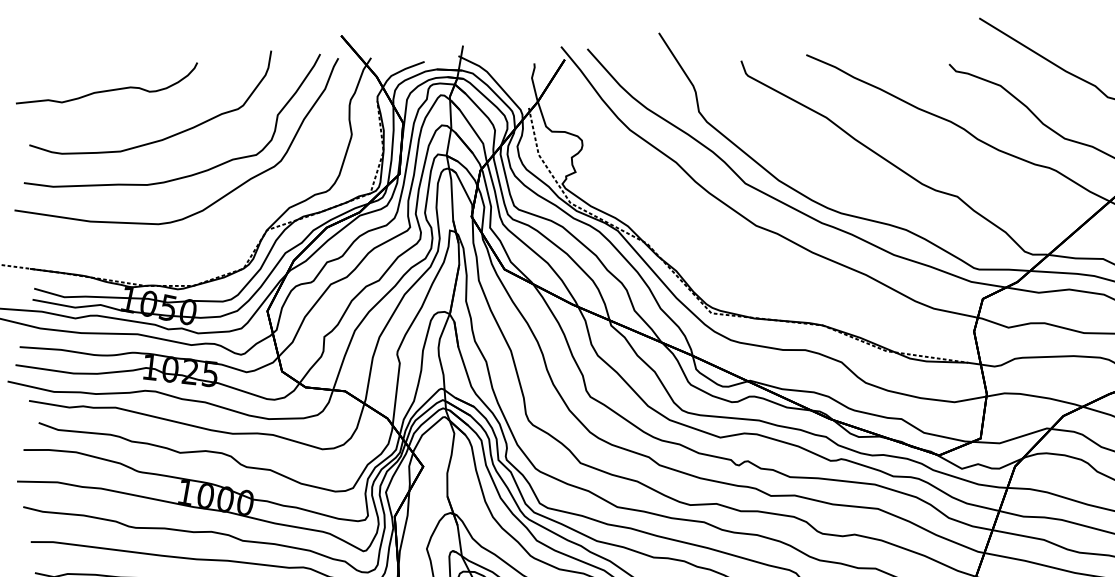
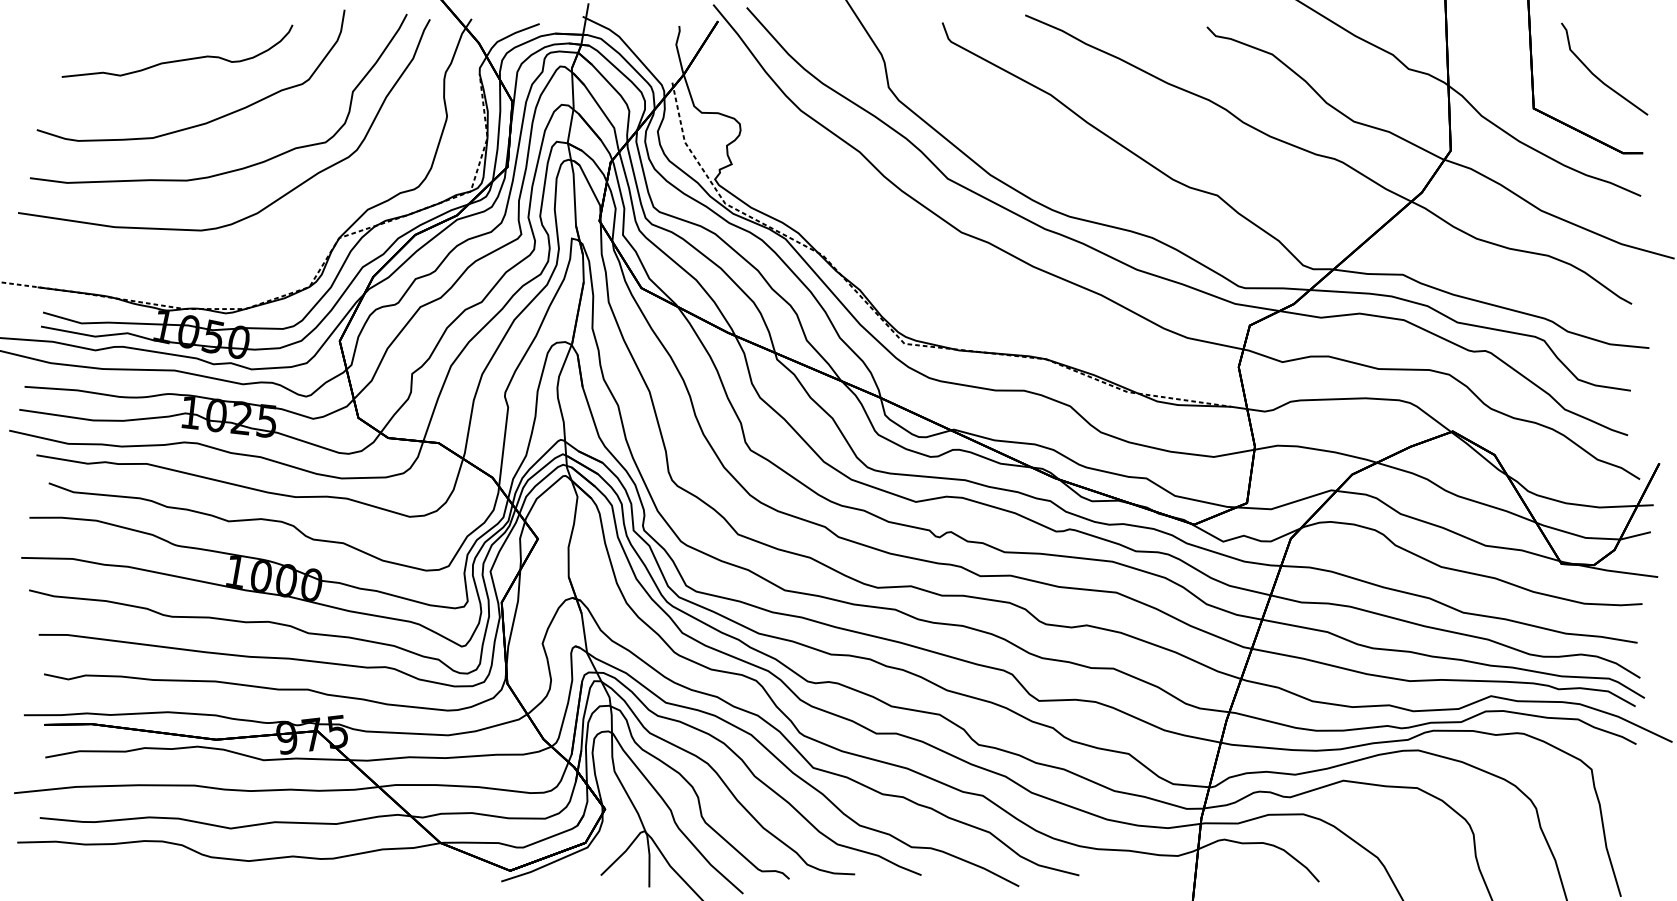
curve: (108, 89) -> (179, 59), moved

